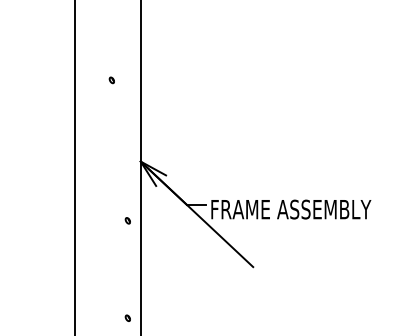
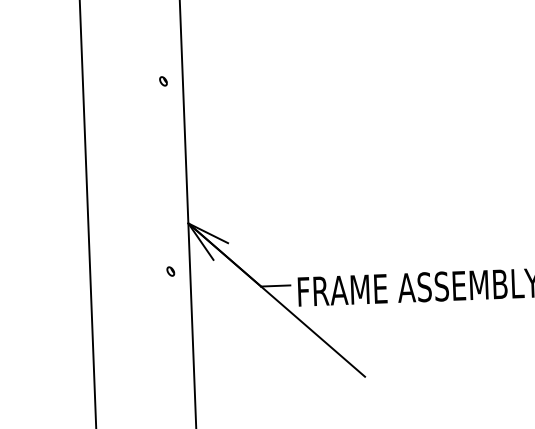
part: (111, 80) -> (162, 81), moved
part: (127, 220) -> (170, 271), moved

